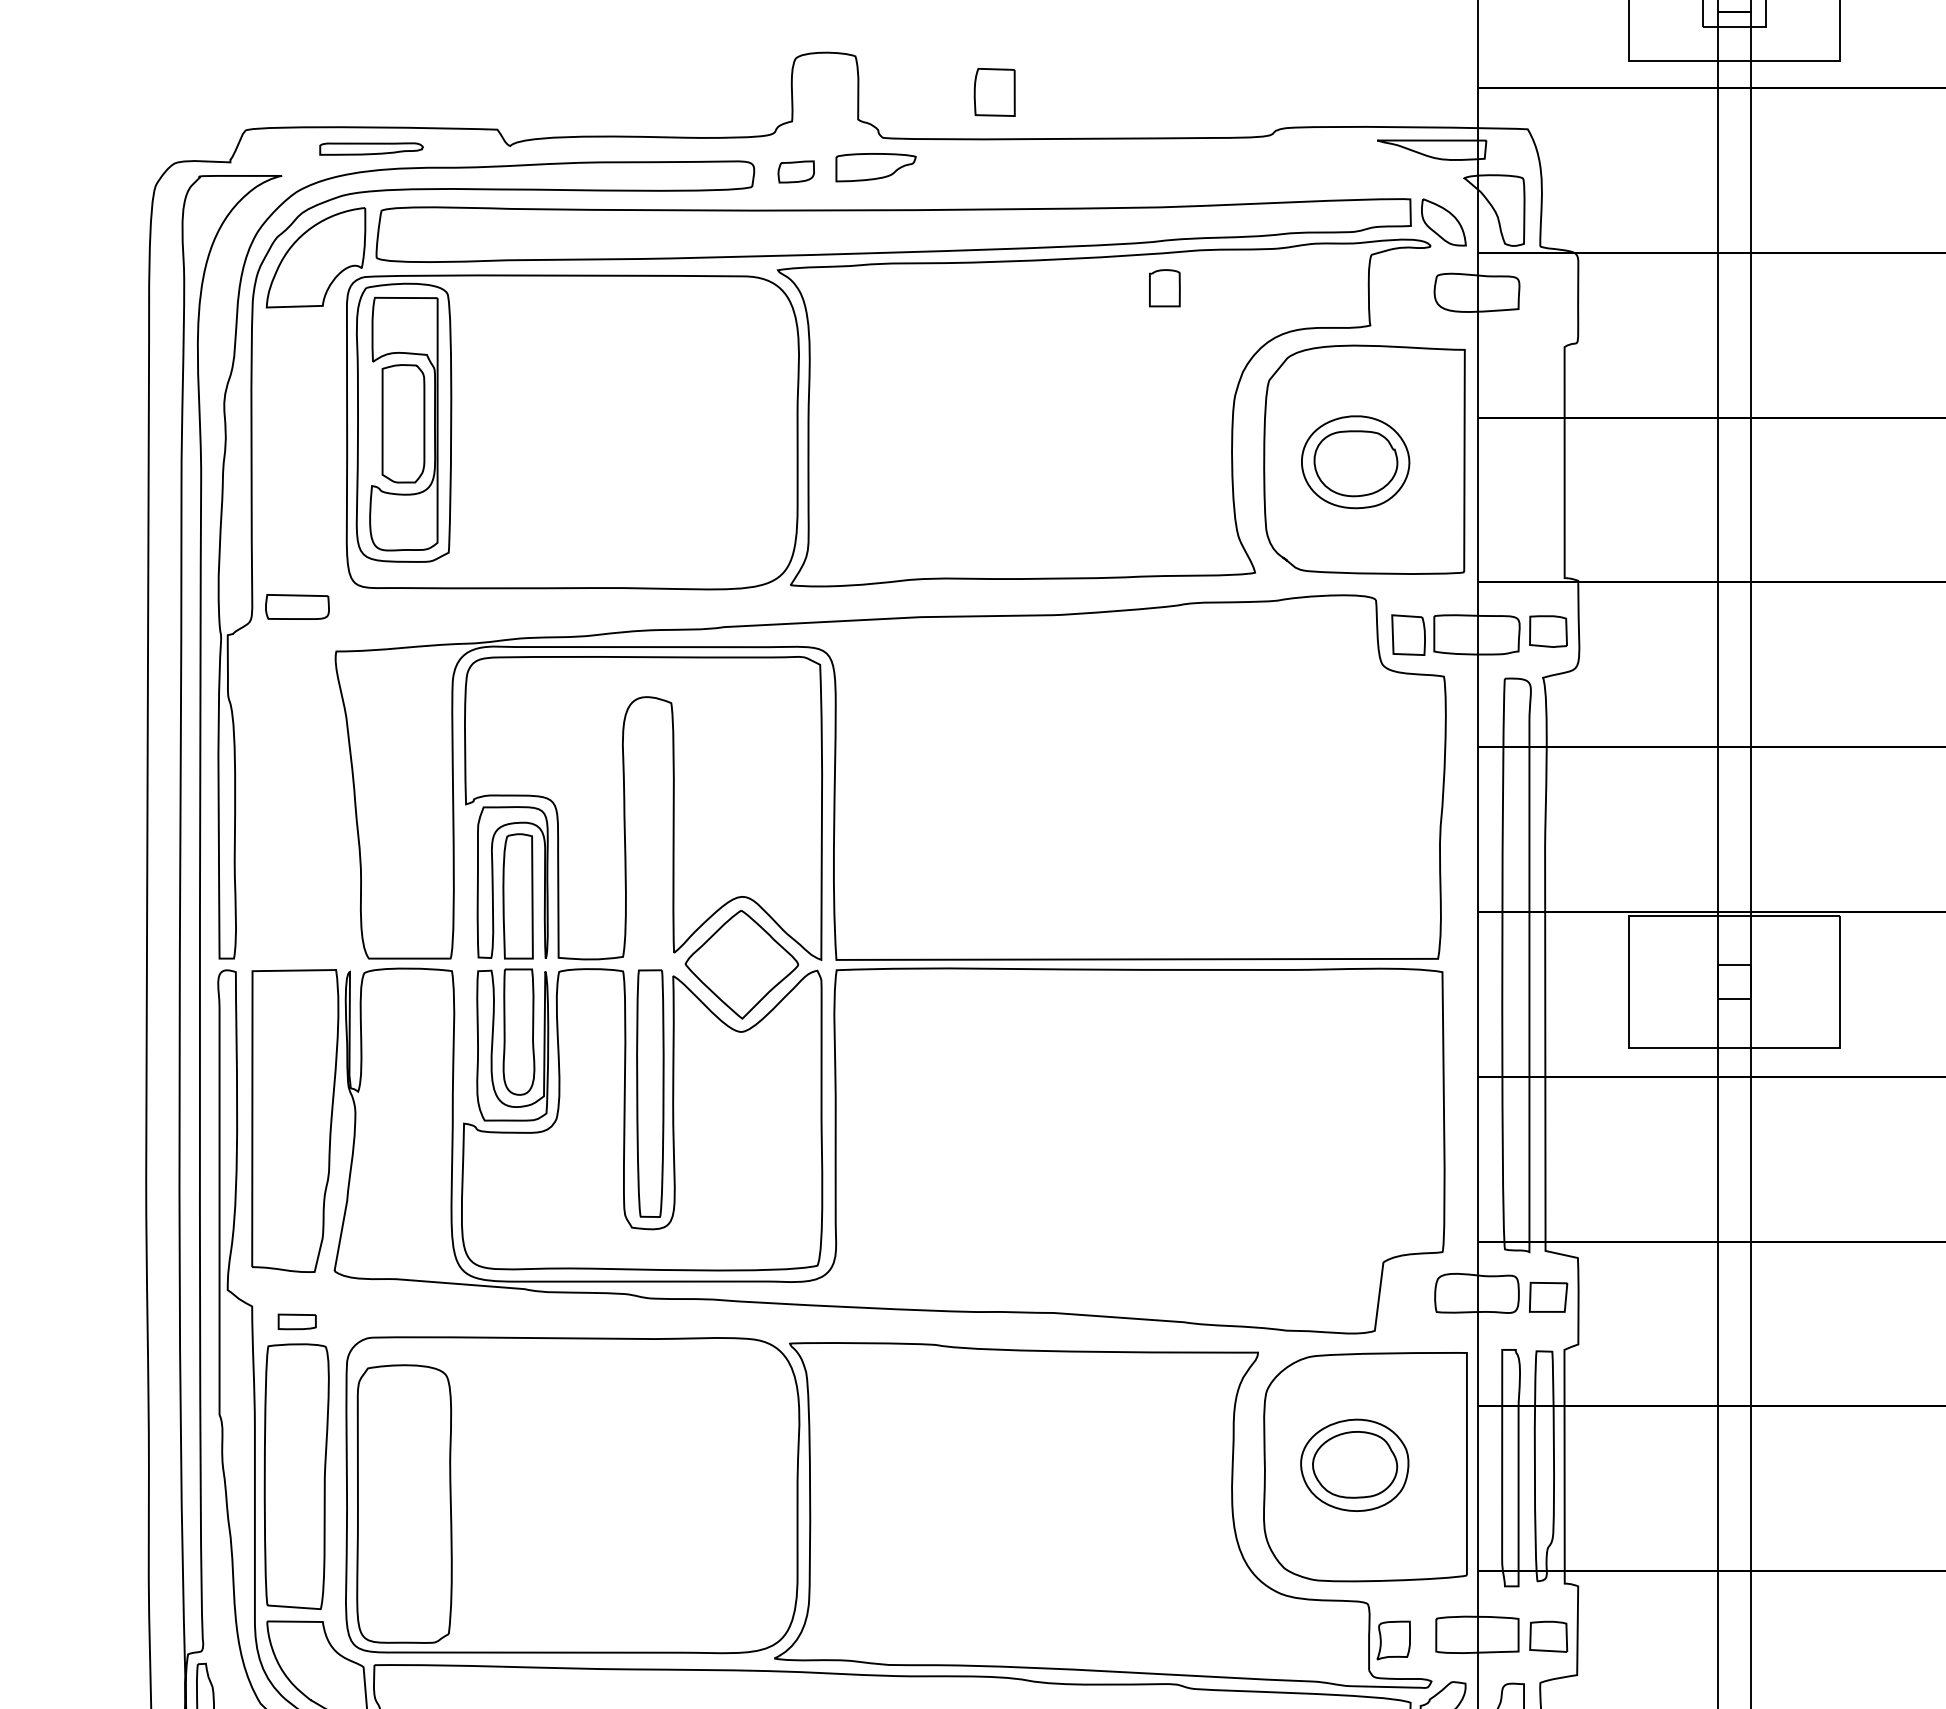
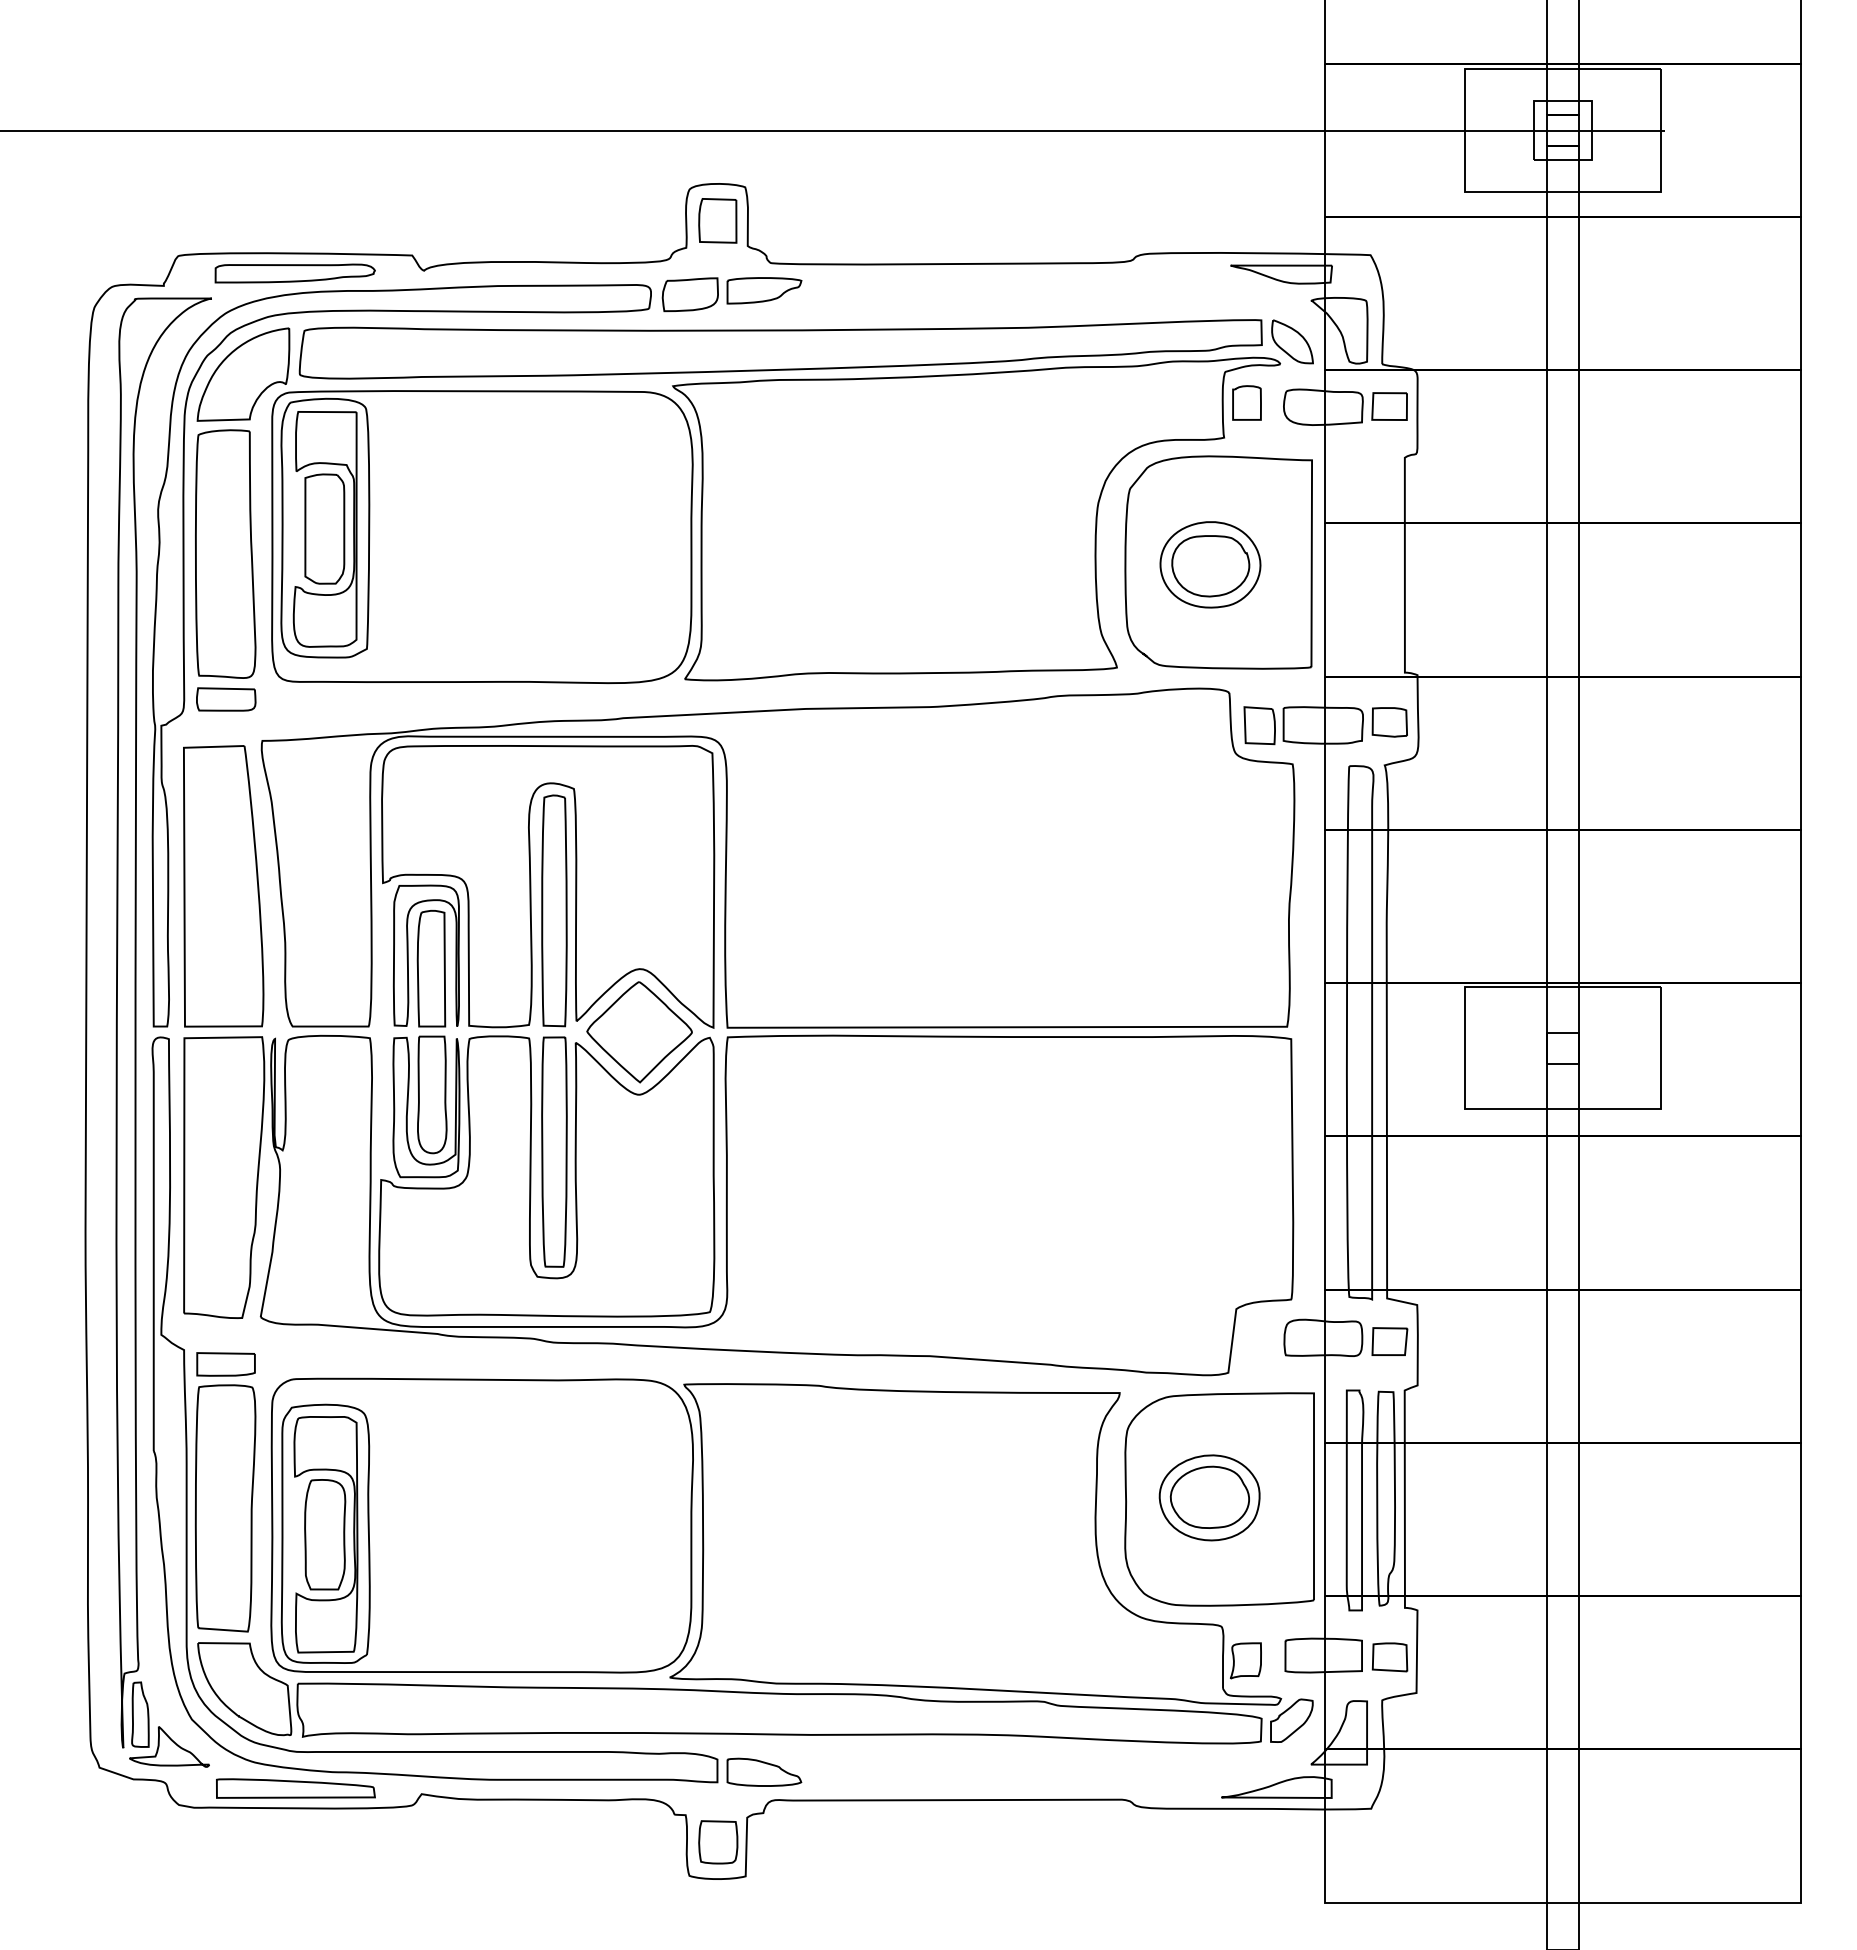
part: (994, 92) -> (717, 220), moved
part: (370, 149) -> (294, 273), size x1.67
part: (795, 171) -> (689, 294), size x1.67
part: (1164, 287) -> (1246, 402), moved
part: (1548, 292) -> (1389, 406), added
part: (296, 450) -> (225, 553), added
part: (294, 808) -> (223, 886), added
part: (650, 833) -> (554, 910), added
part: (296, 1321) -> (225, 1364), size x1.67
part: (404, 1504) -> (325, 1534), added

